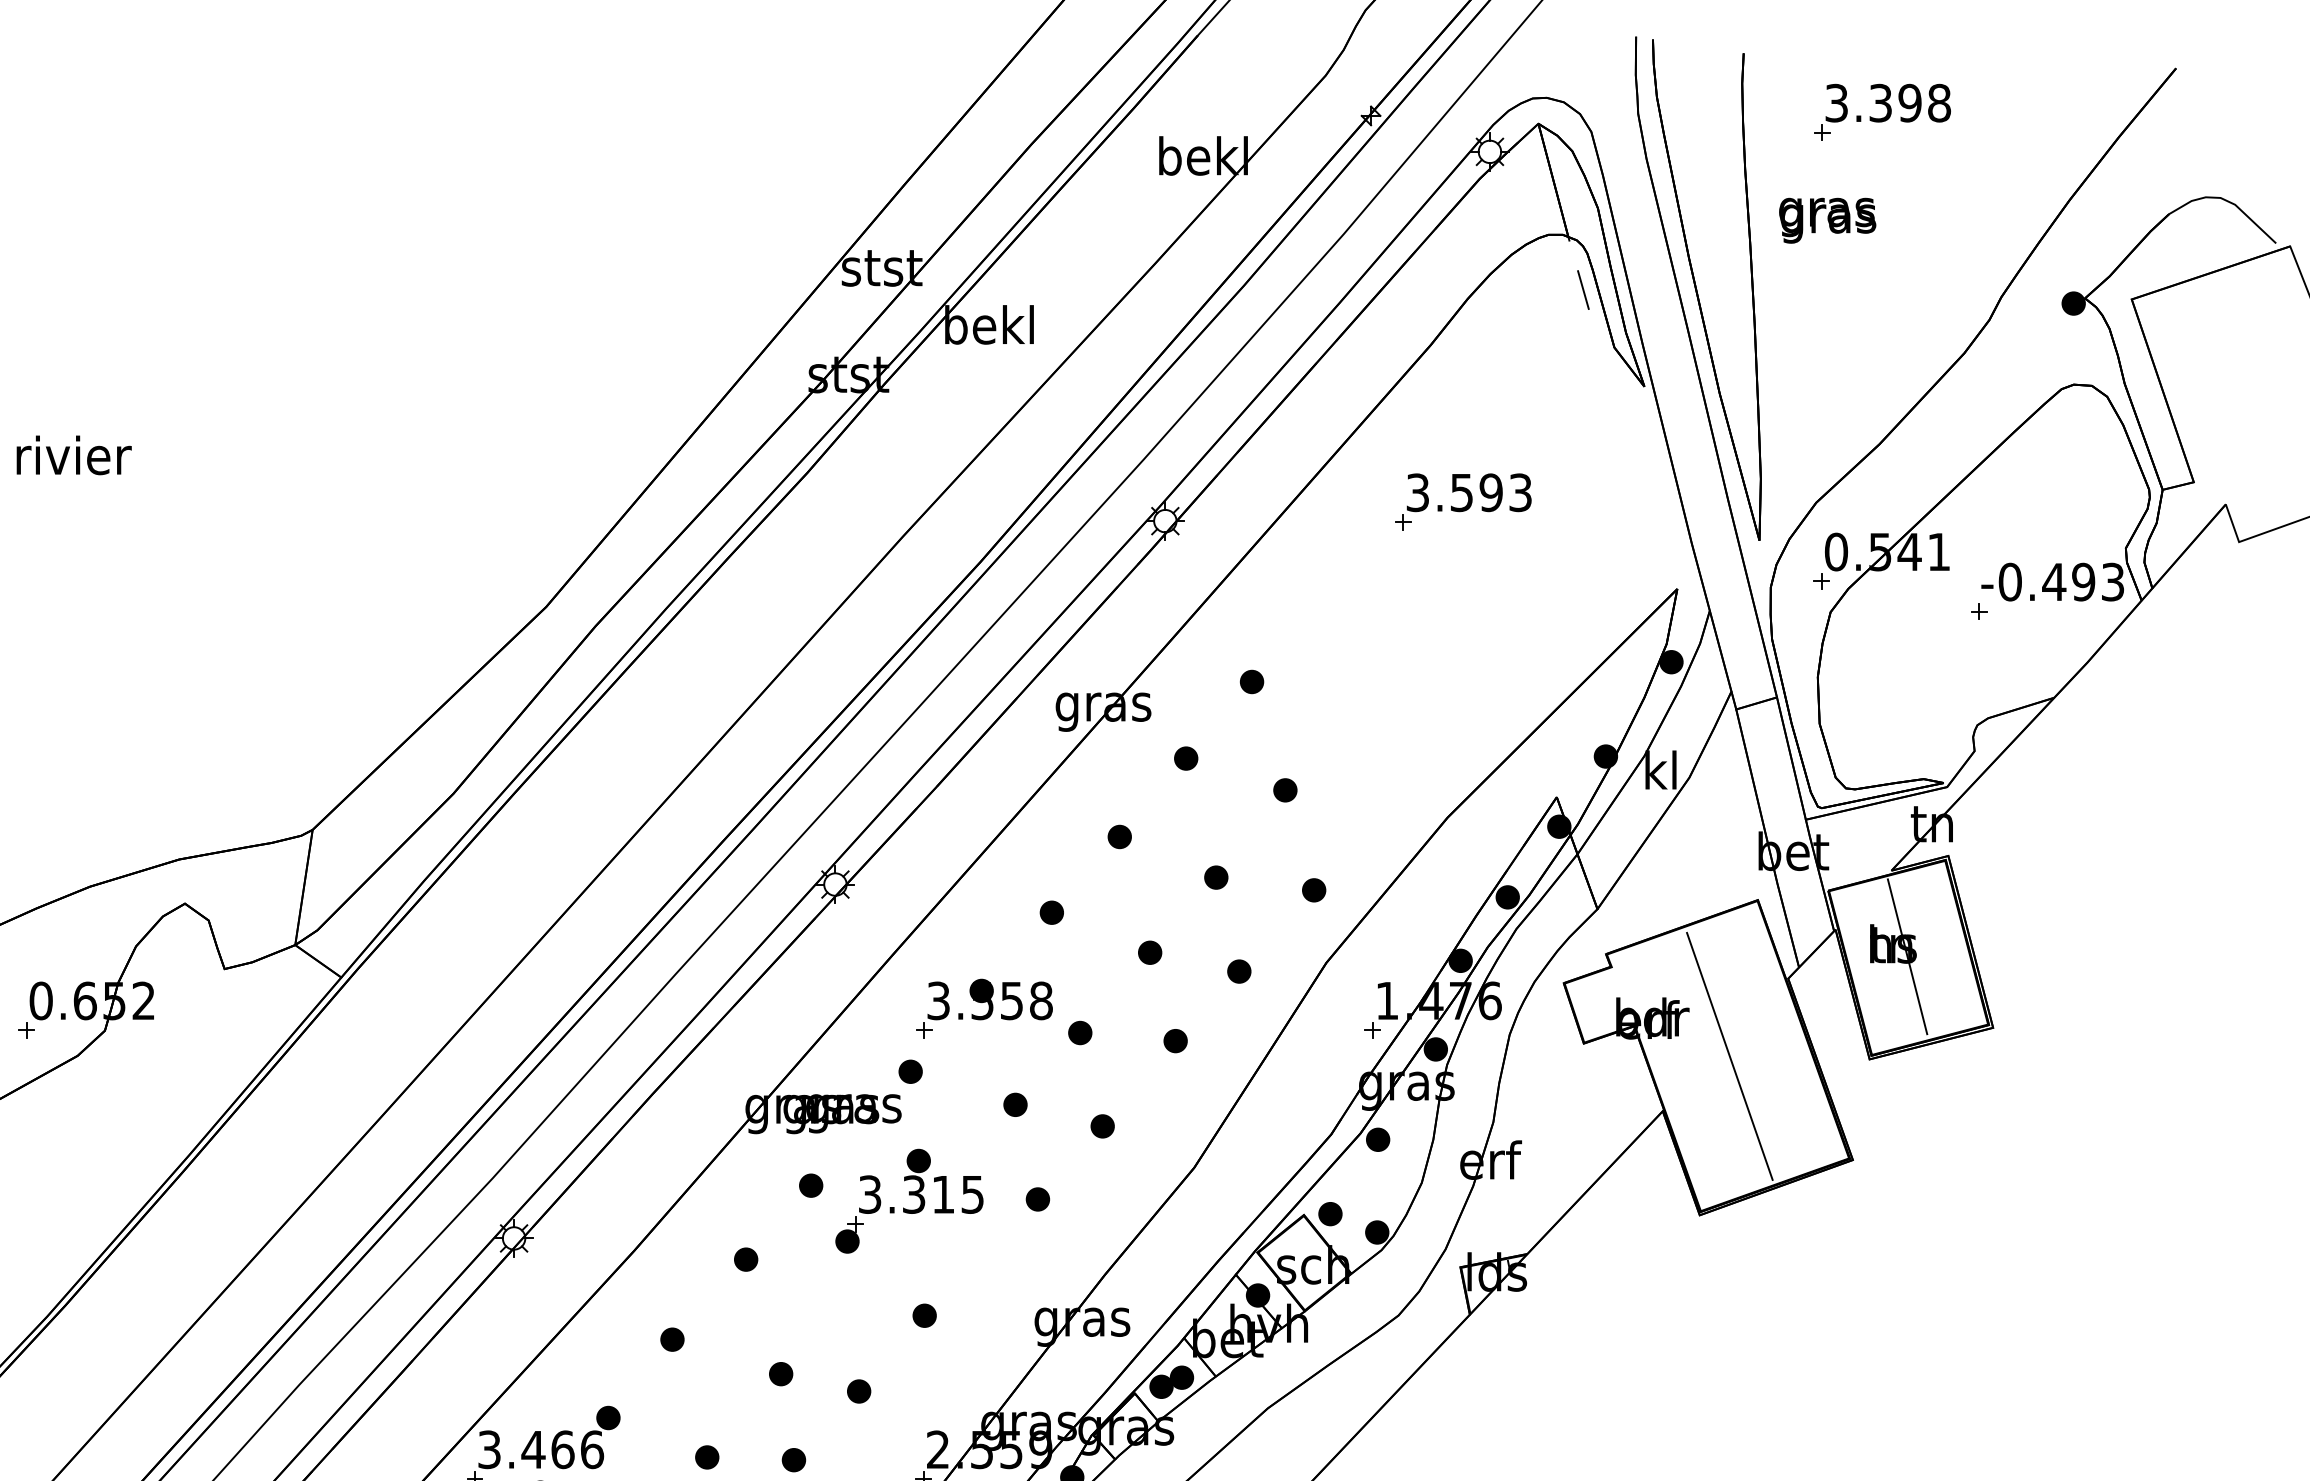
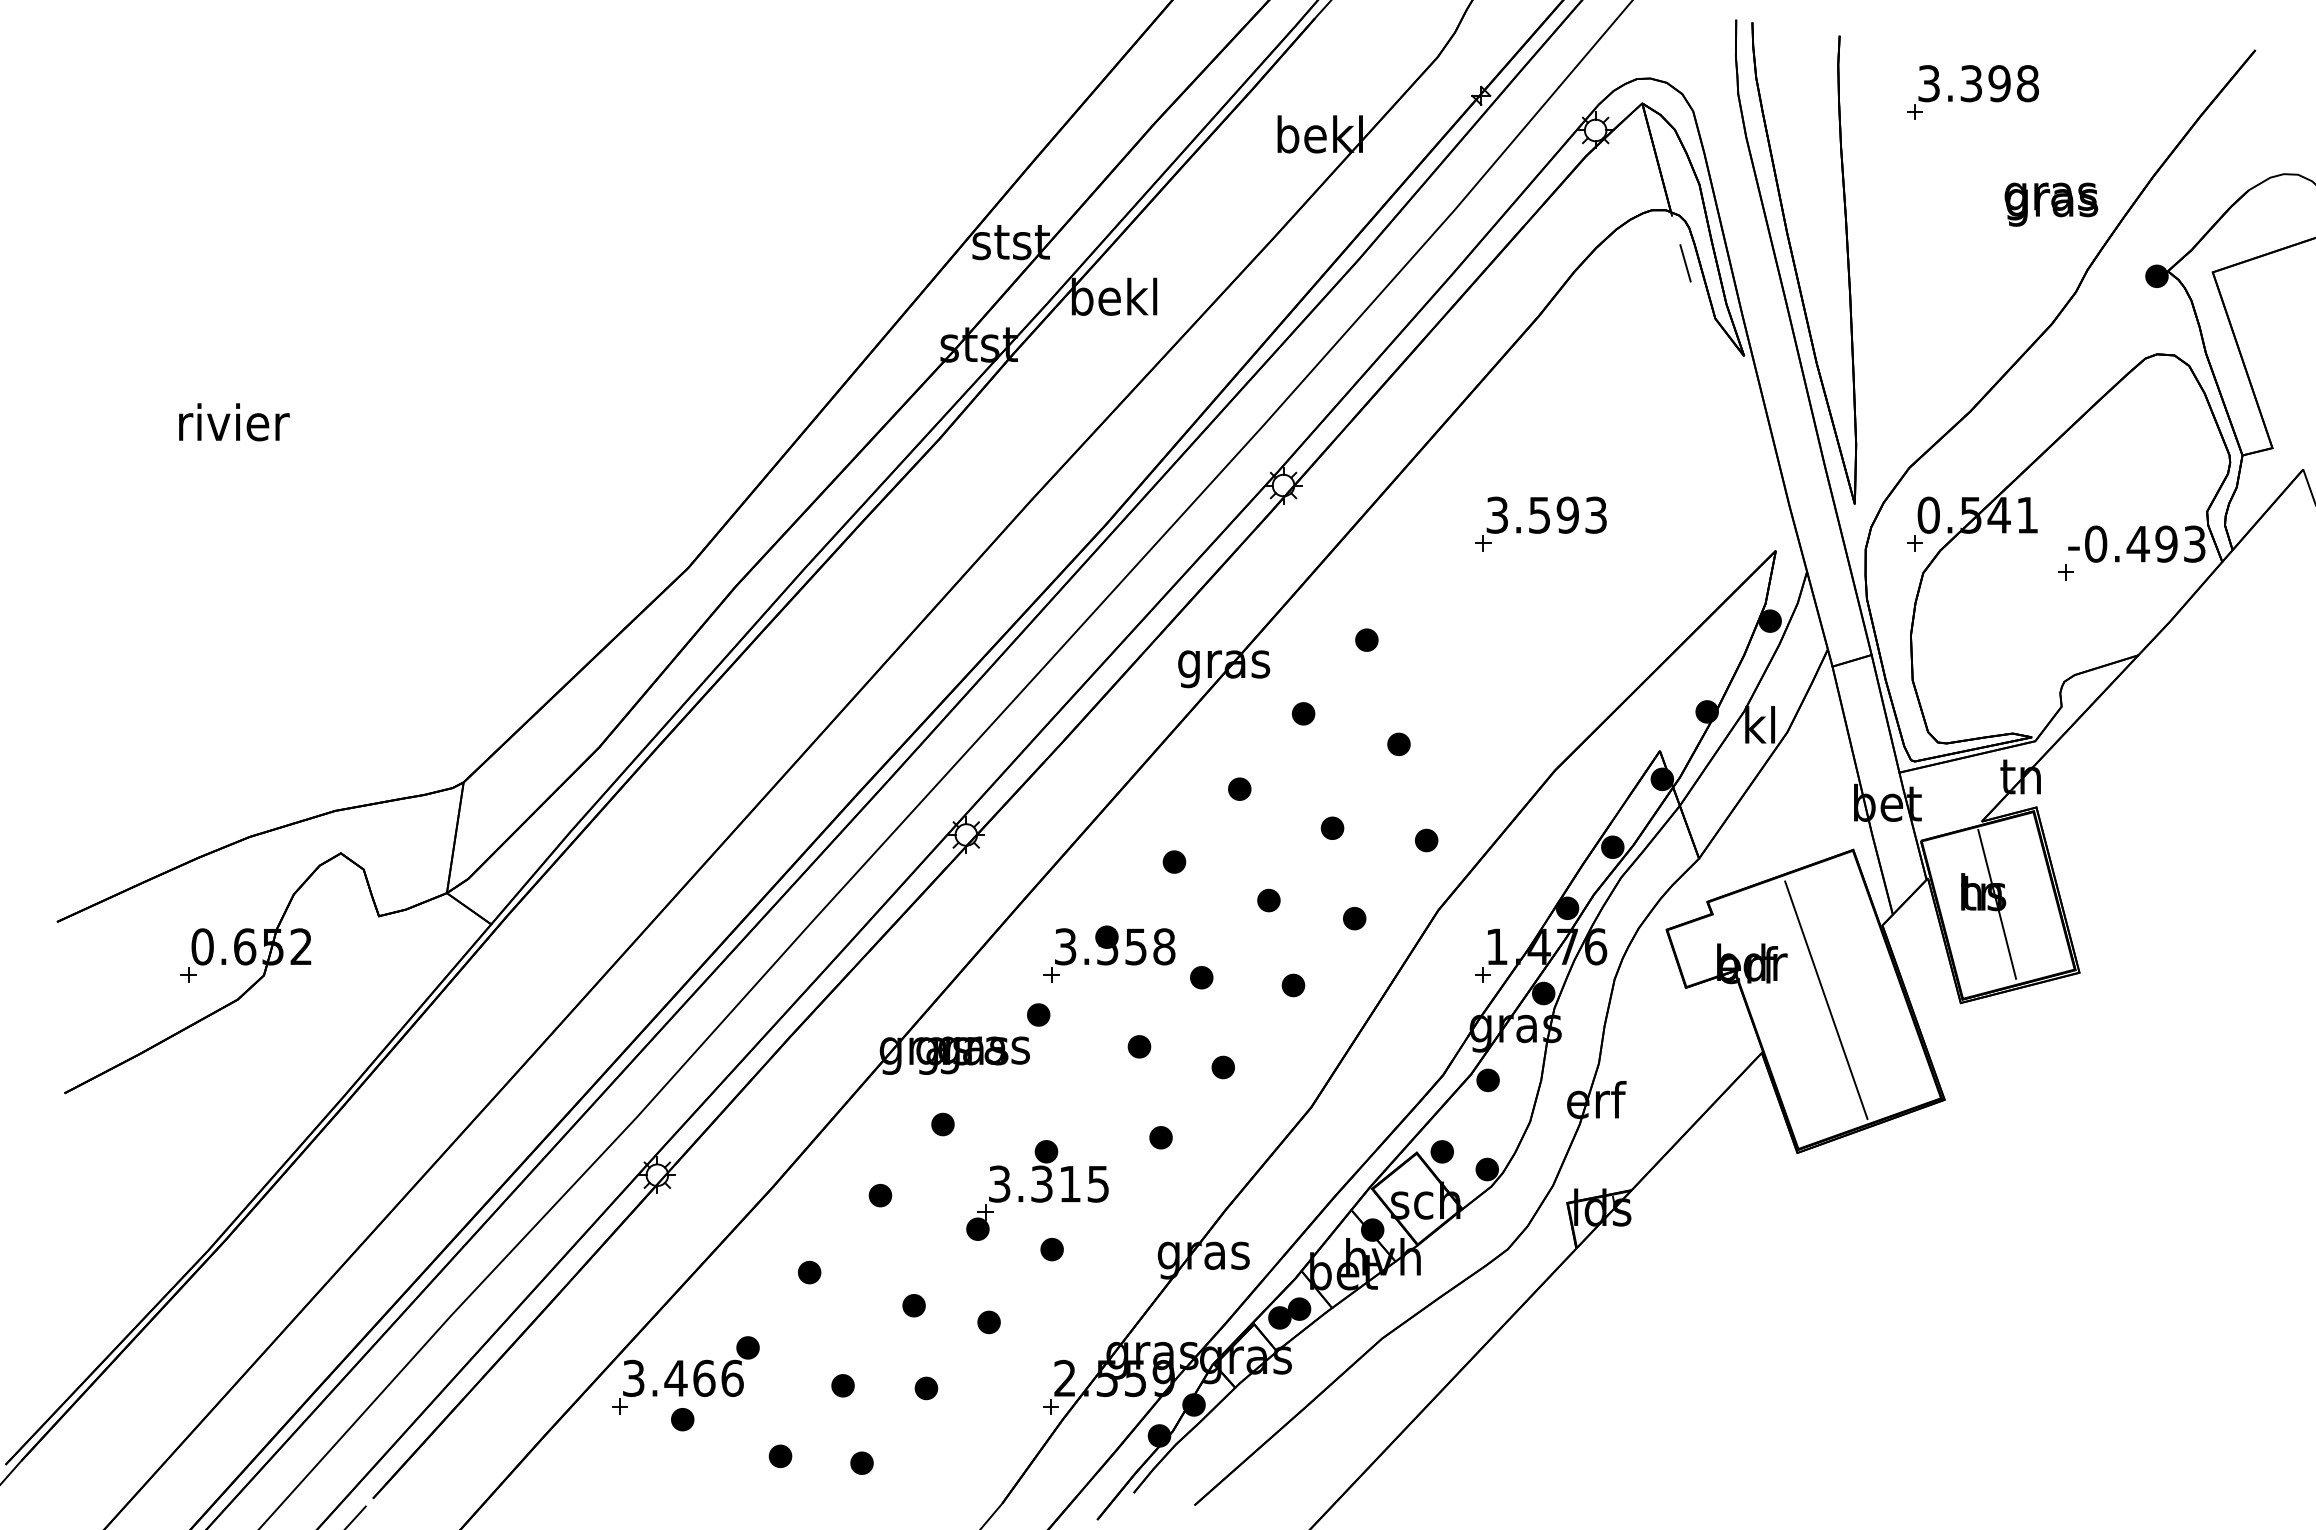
text: (1827, 220) -> (2051, 204), moved
part: (1462, 501) -> (1540, 523), moved
part: (909, 1201) -> (1037, 1190), moved

